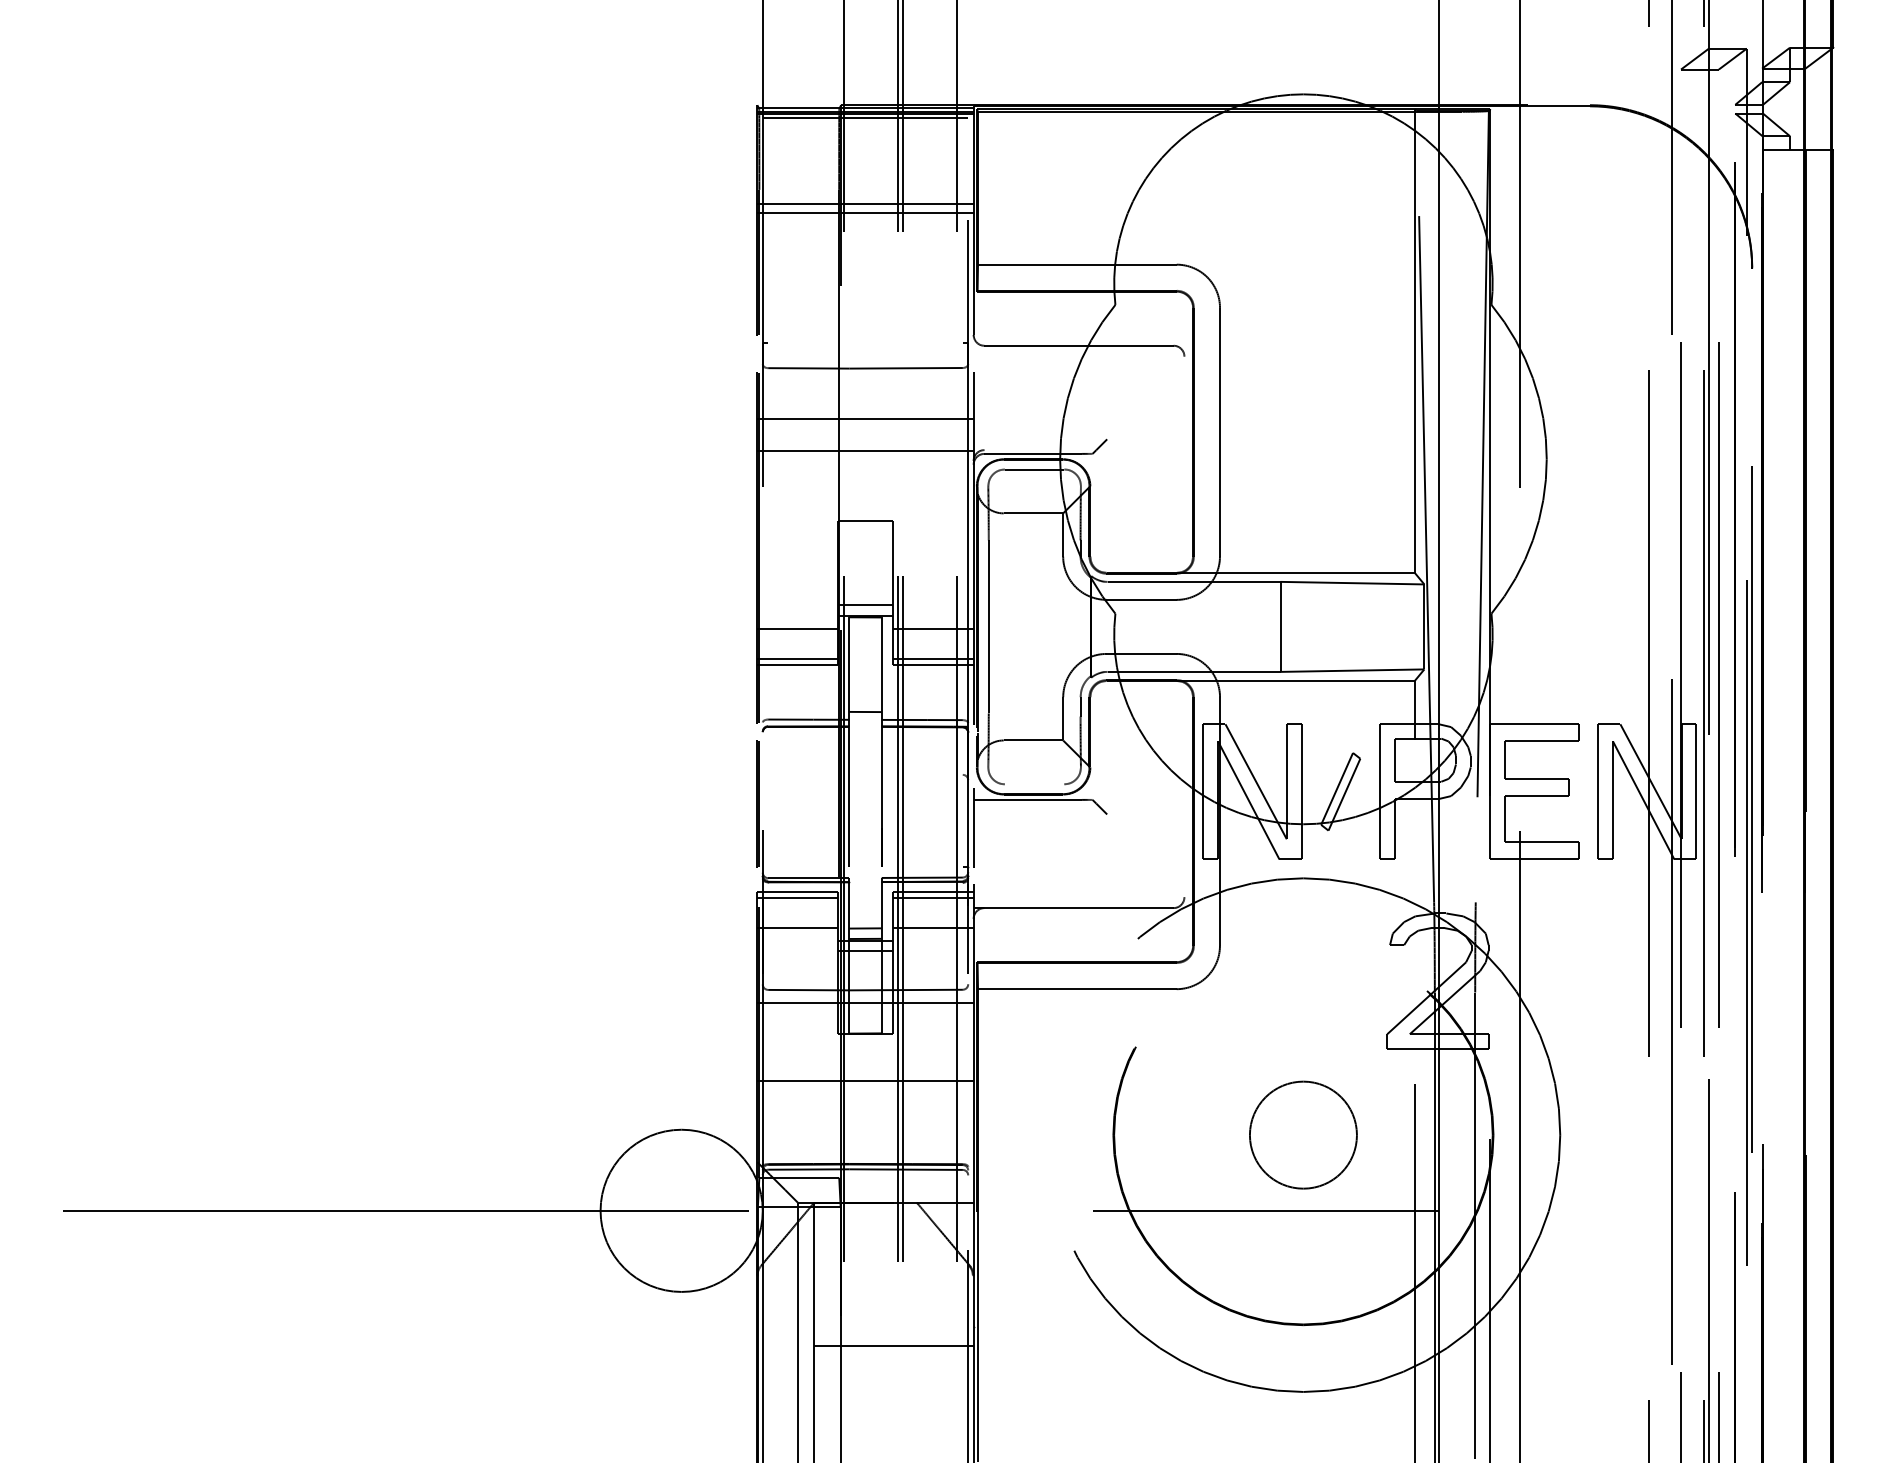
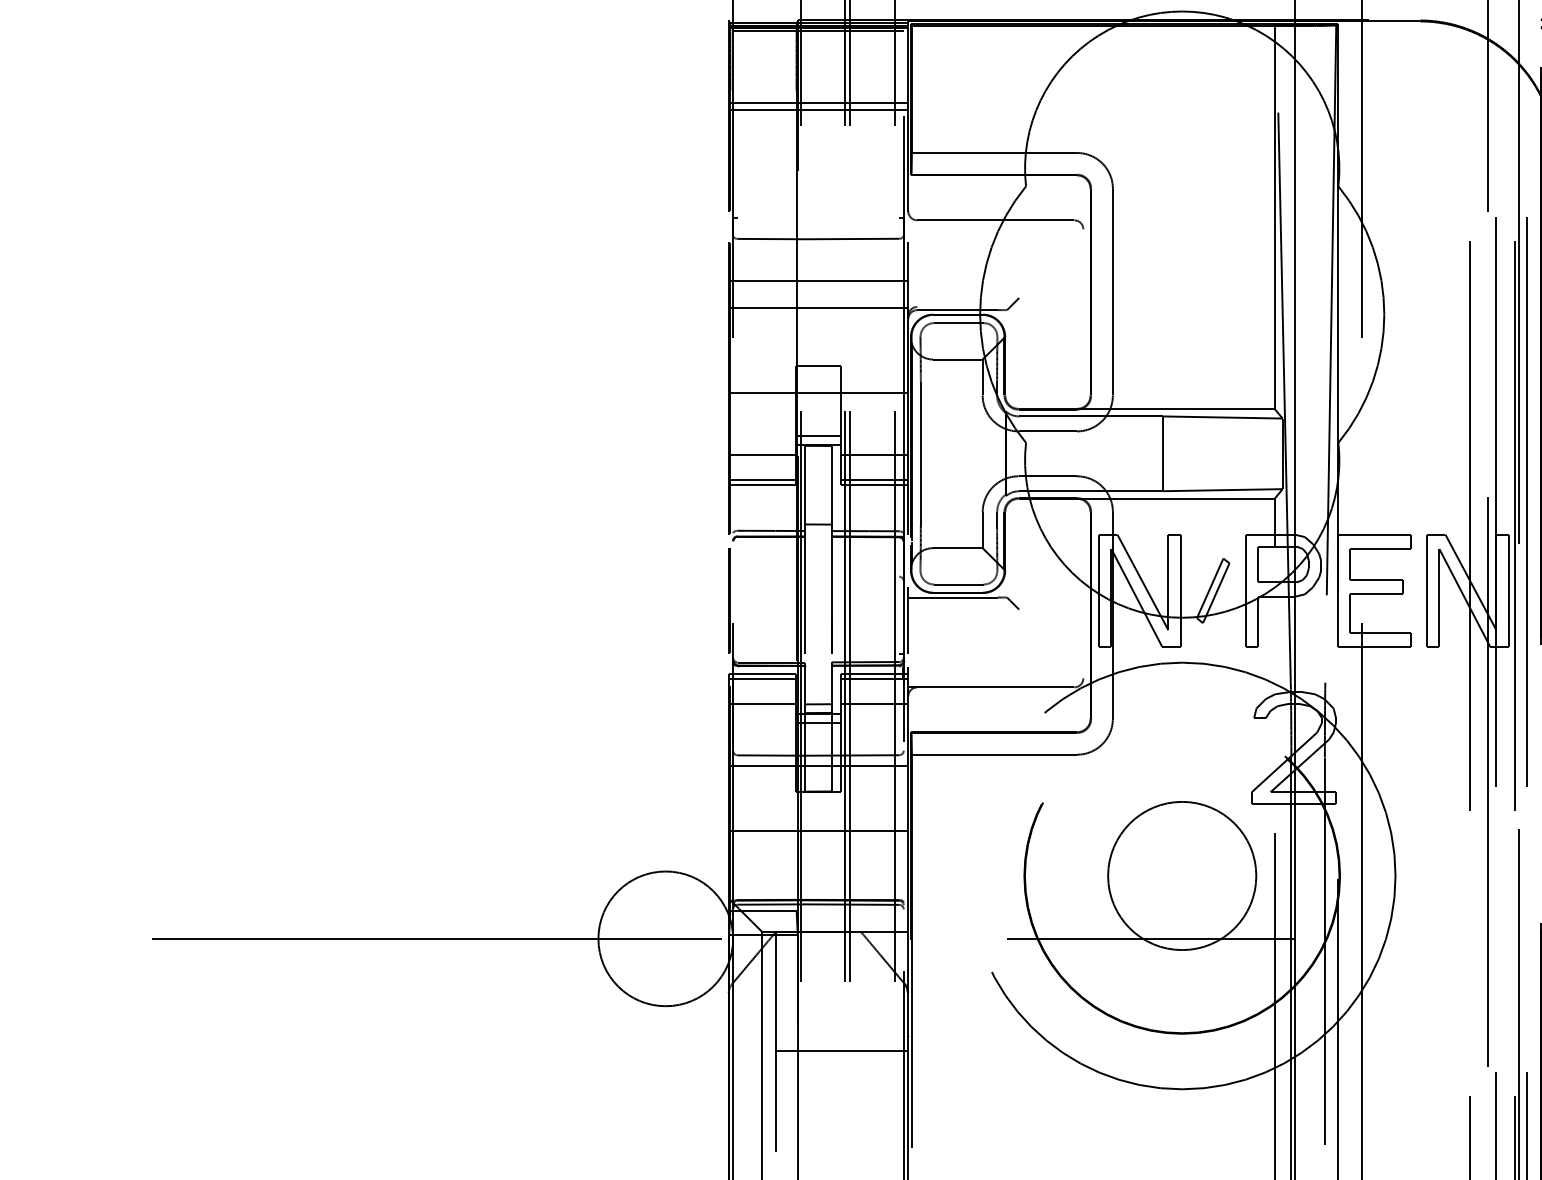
line: (865, 553) -> (818, 392), added
line: (1034, 784) -> (958, 584), added
circle: (1303, 1134) -> (1182, 875), size x1.67

